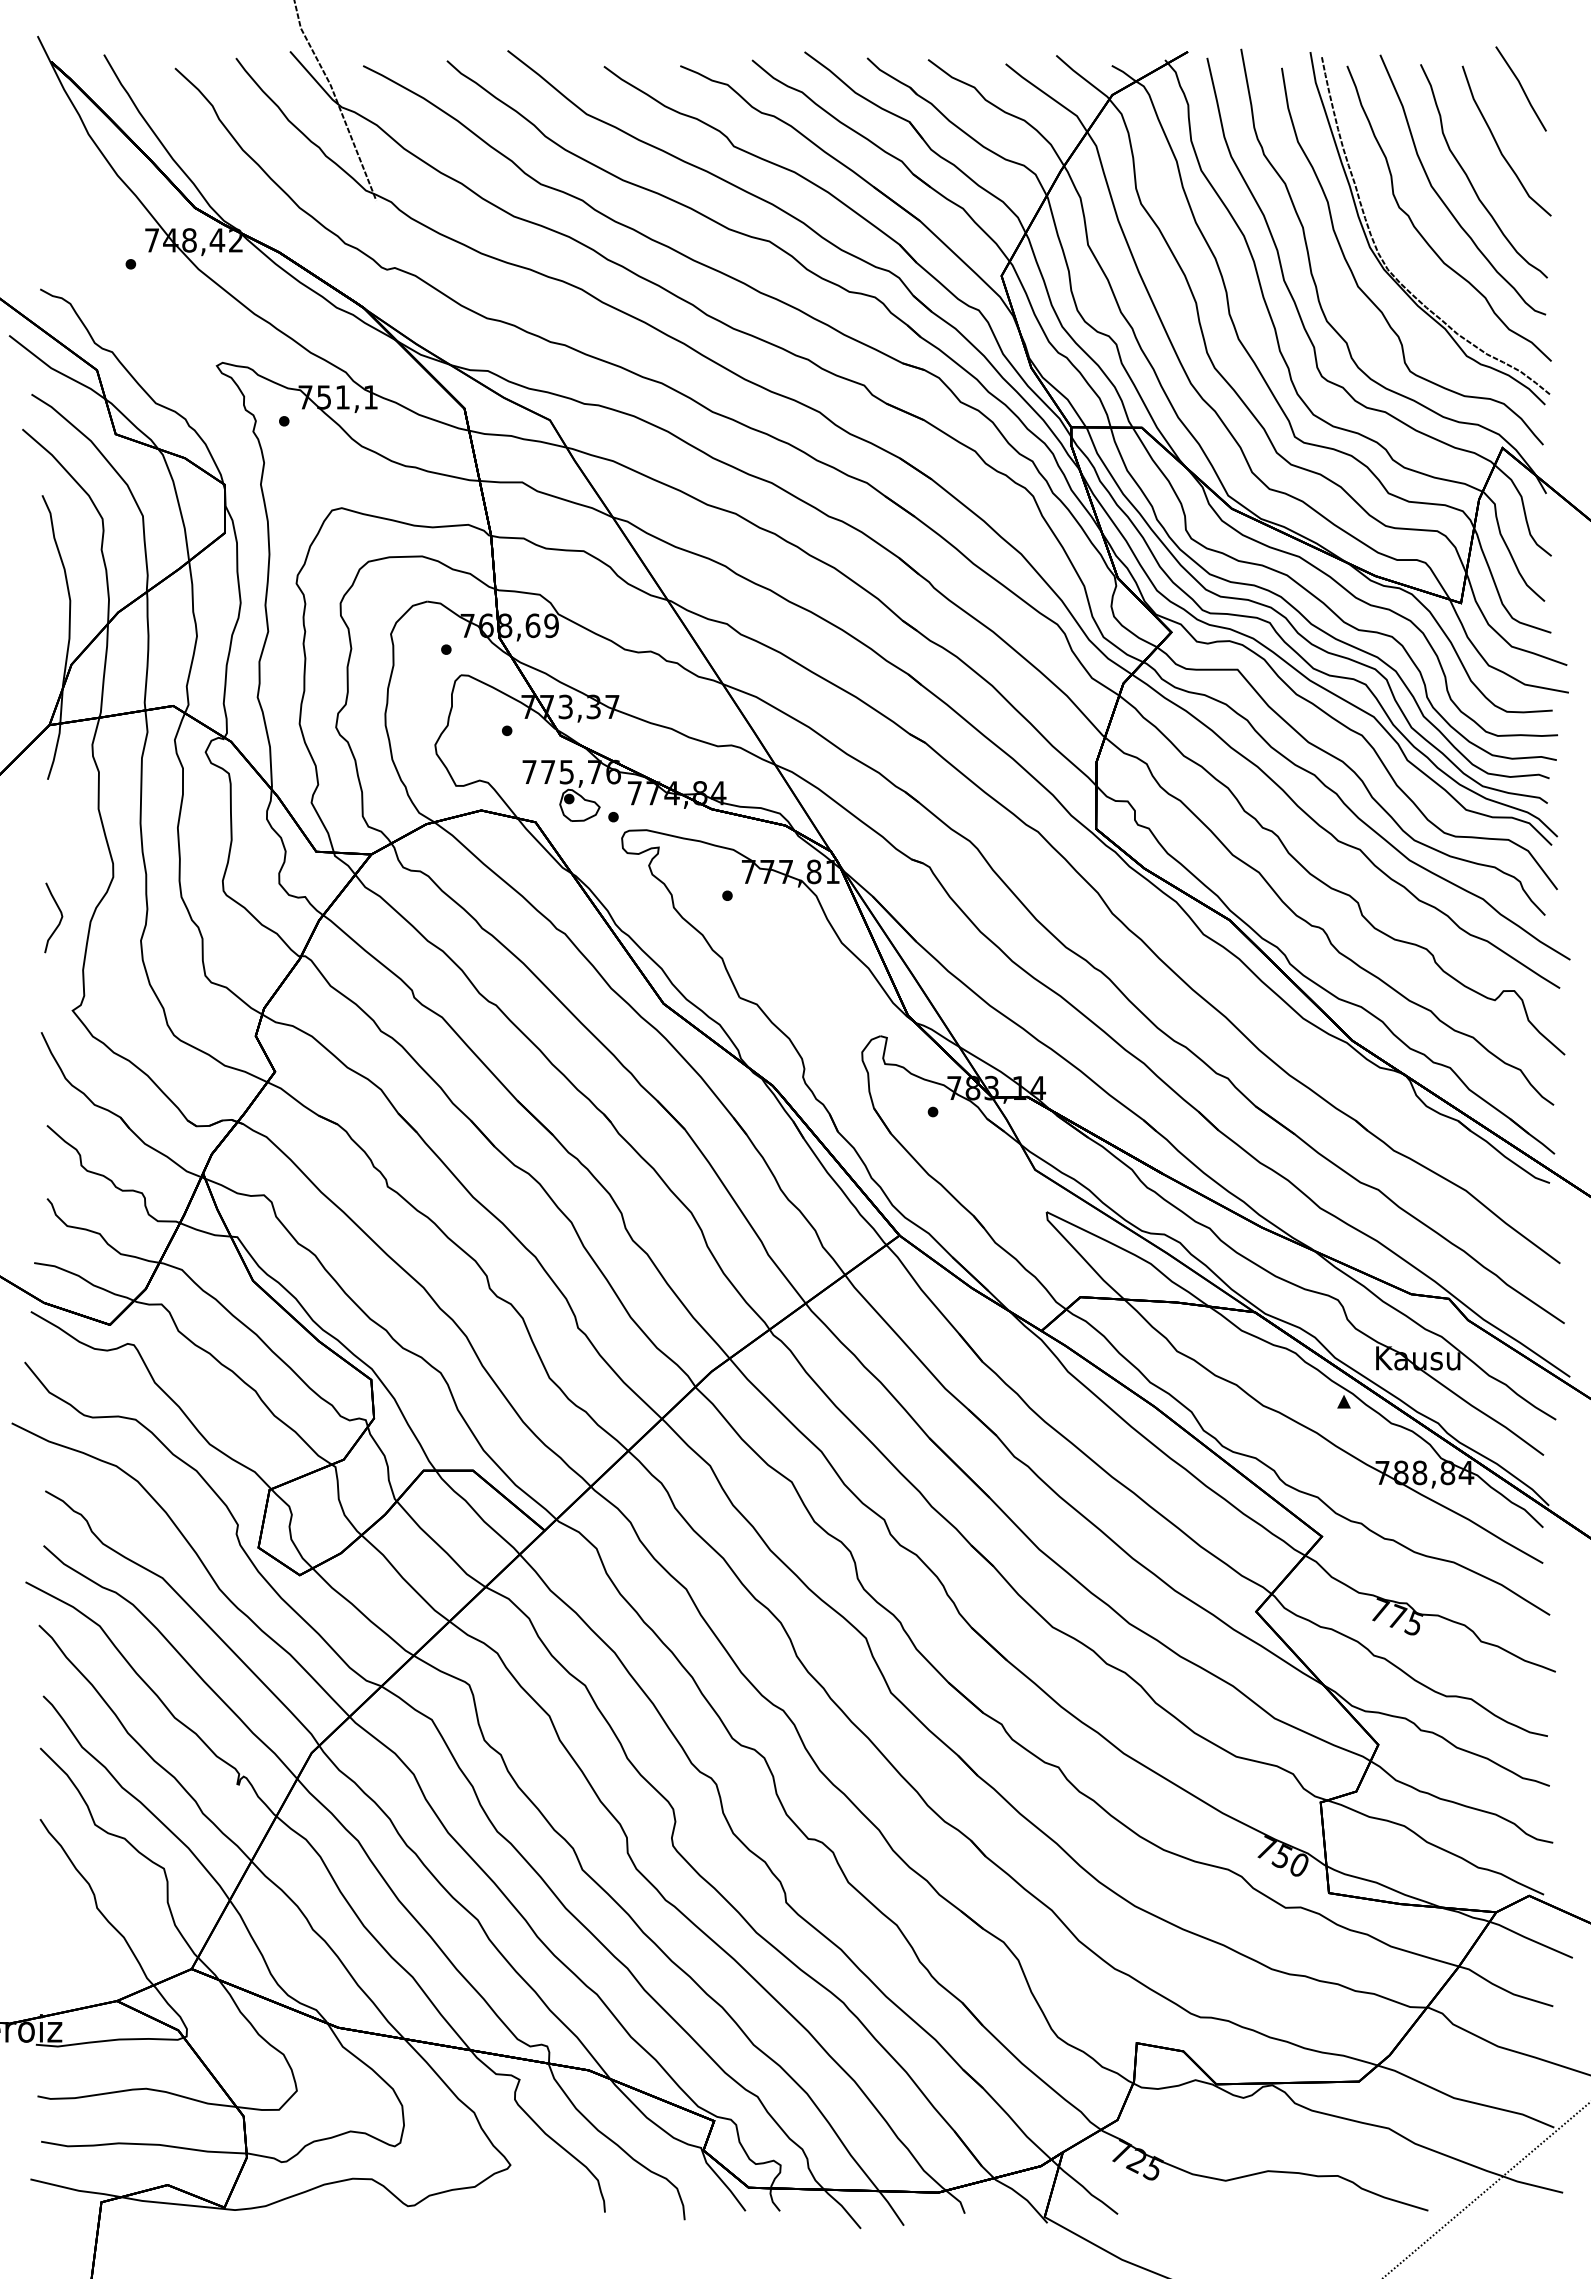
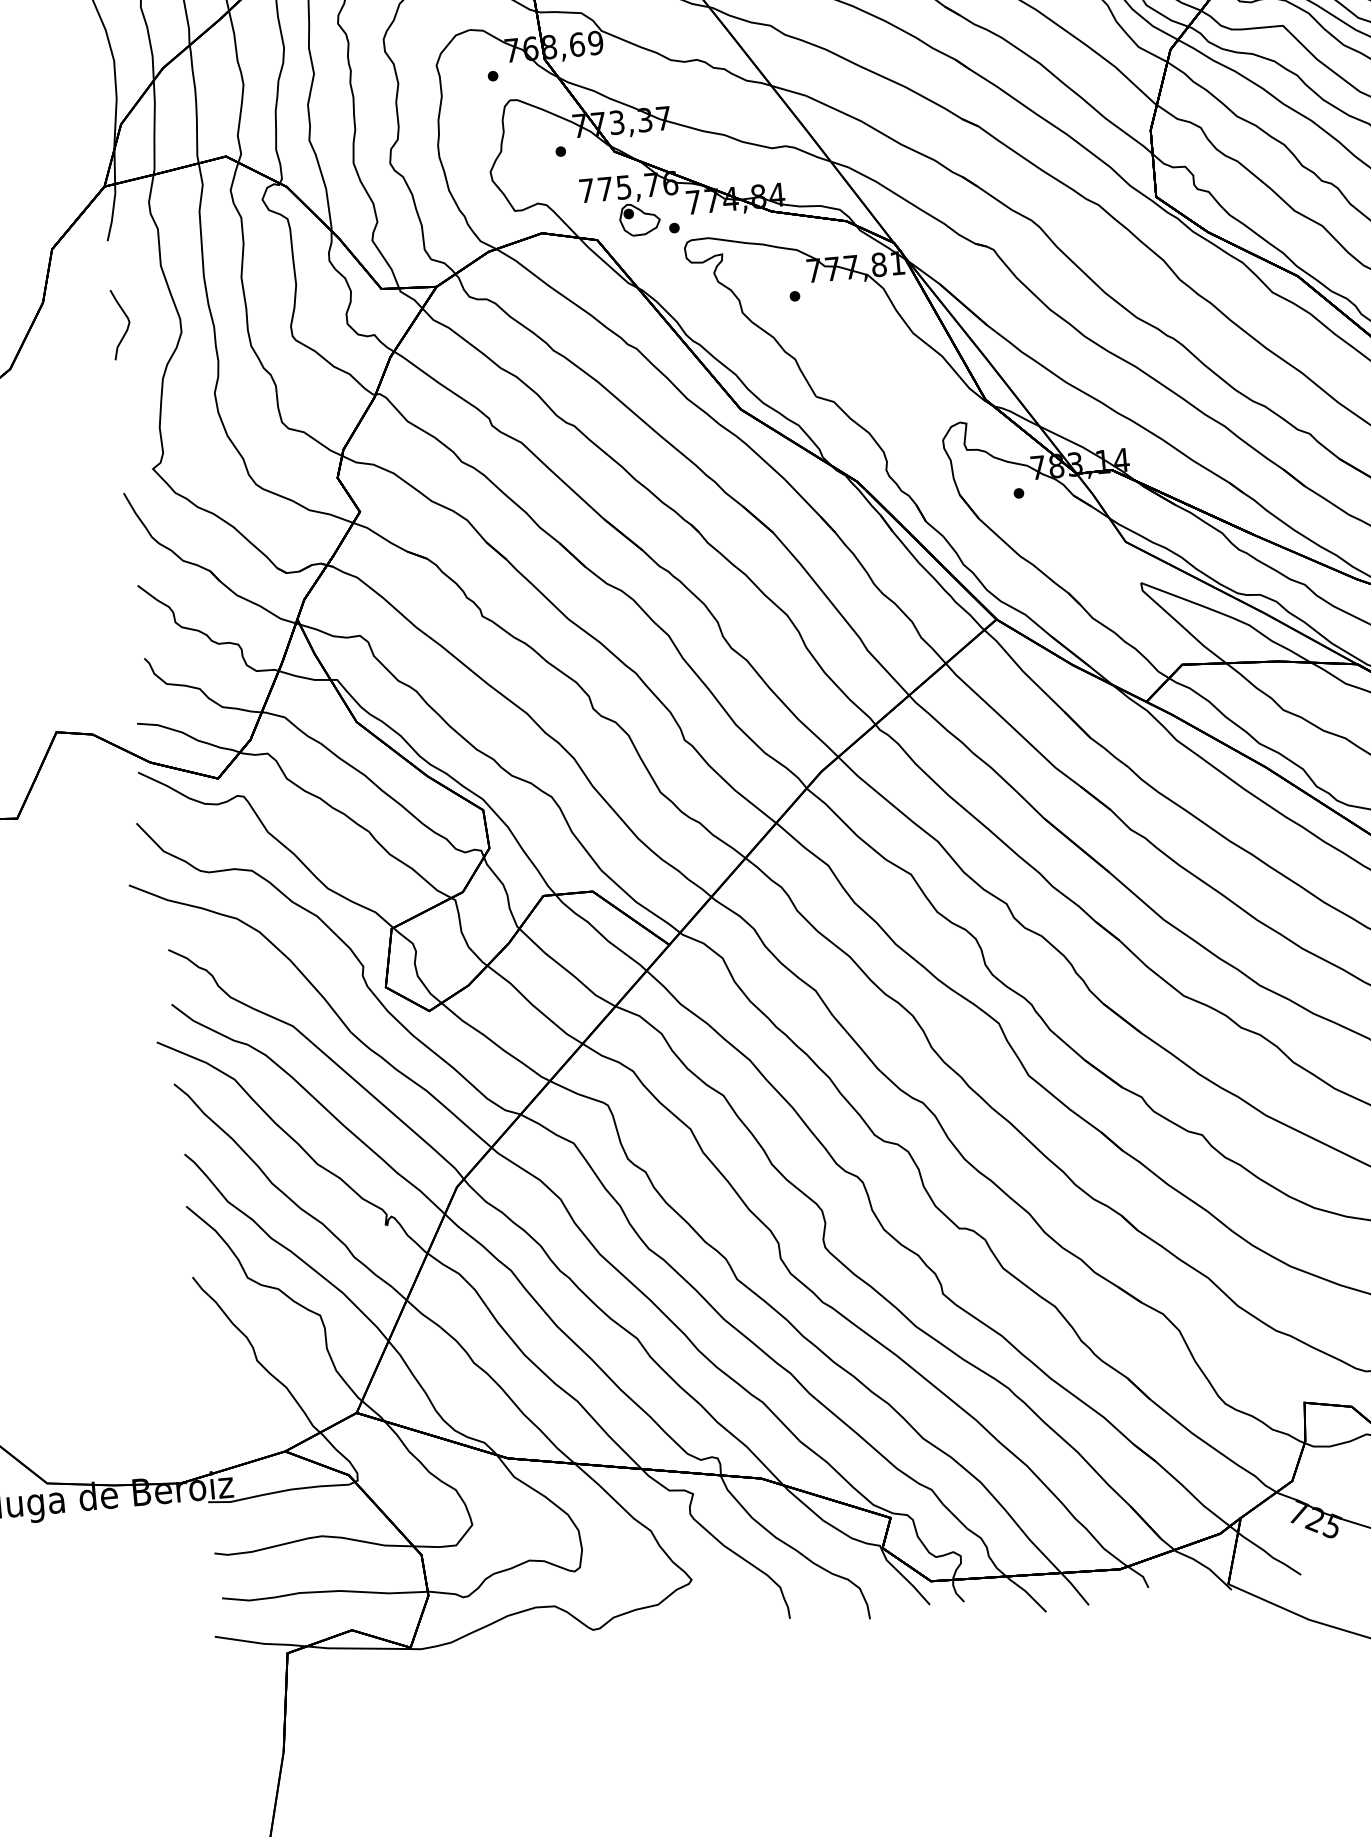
curve: (59, 920) -> (127, 326), moved

